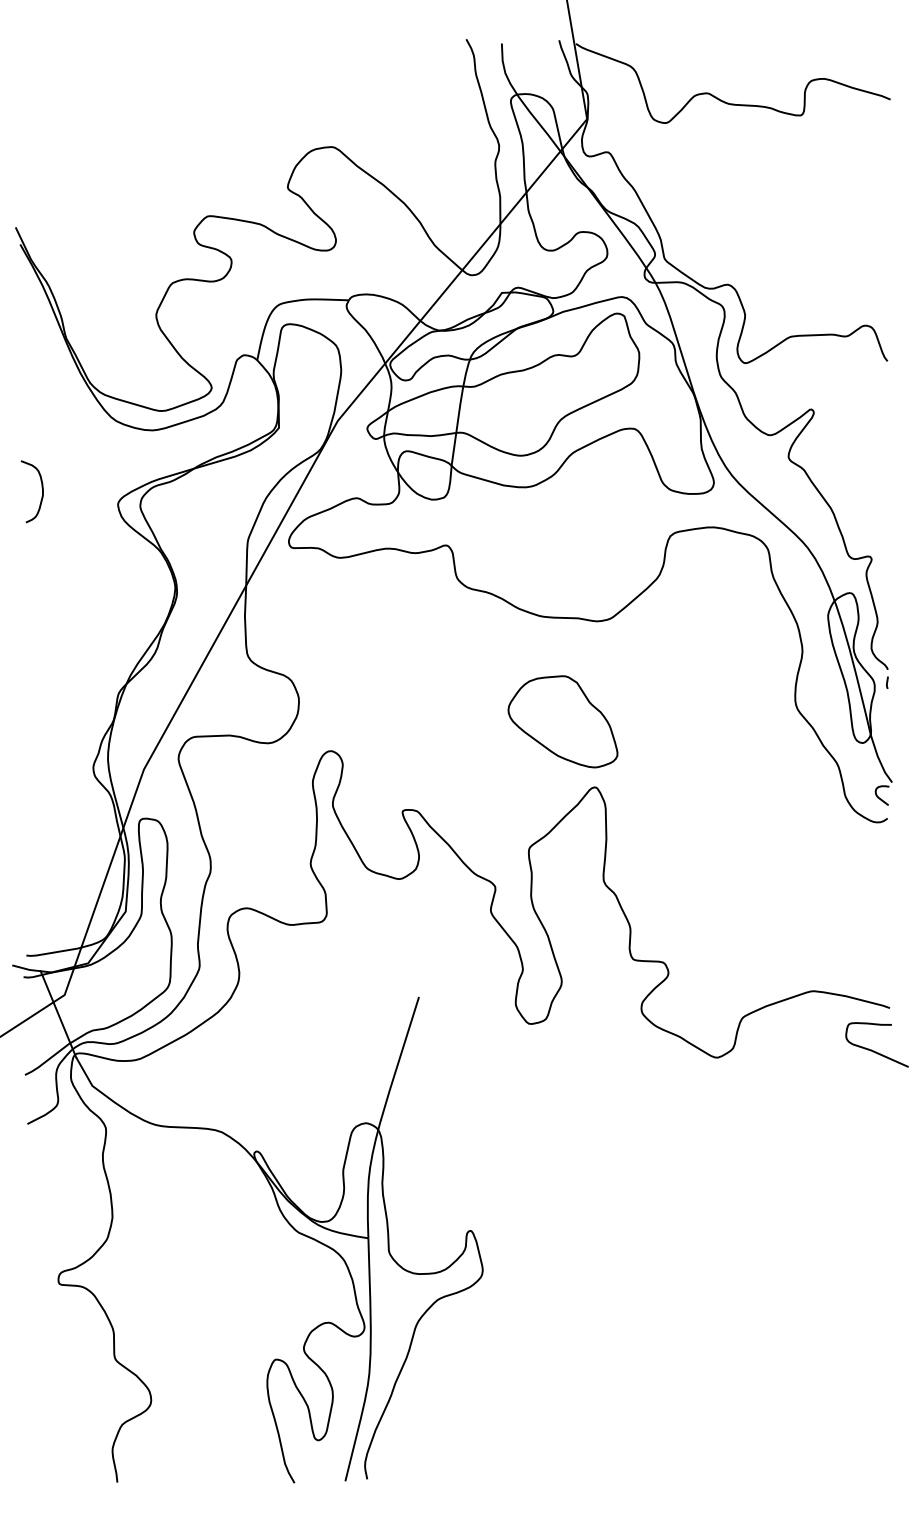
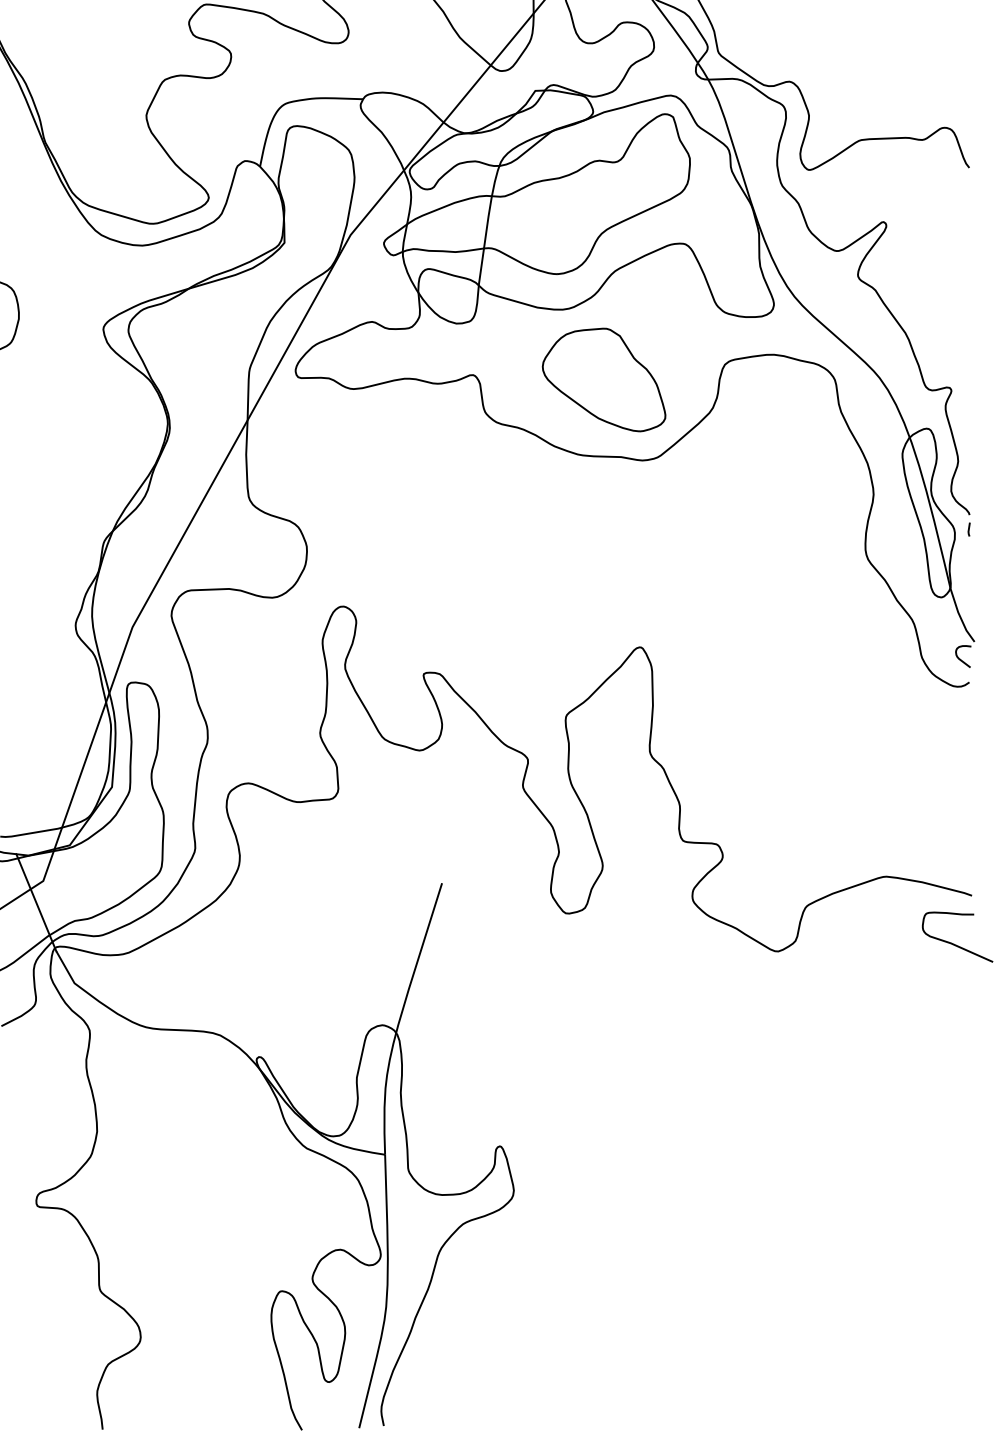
part: (562, 721) -> (603, 379), moved

